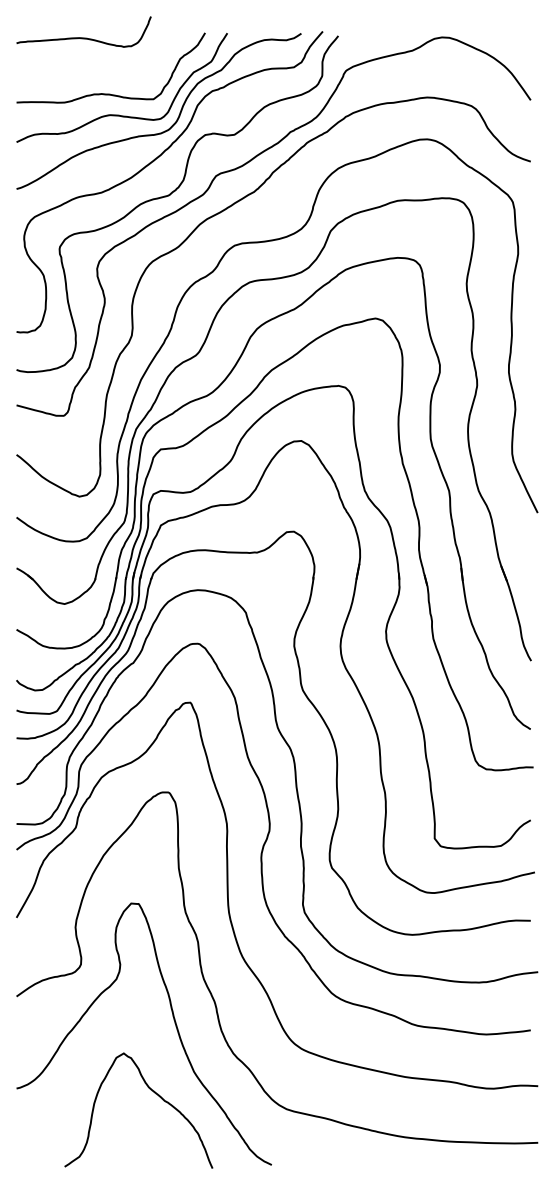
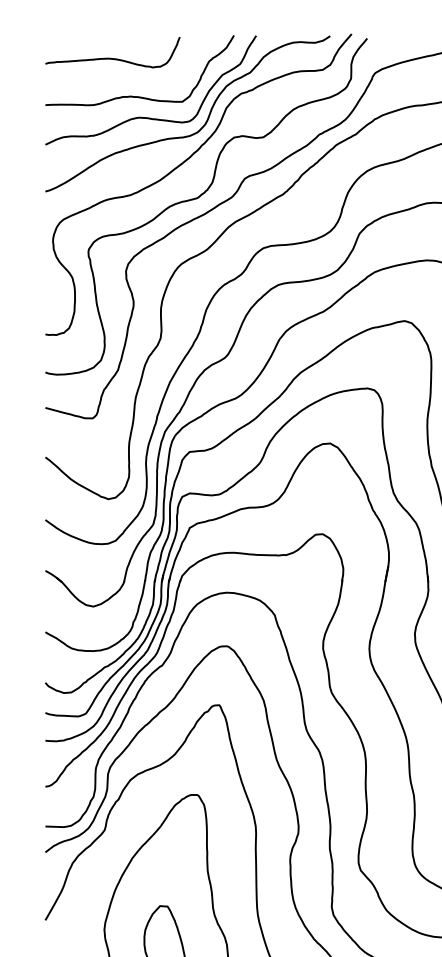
curve: (83, 37) -> (112, 58), moved

